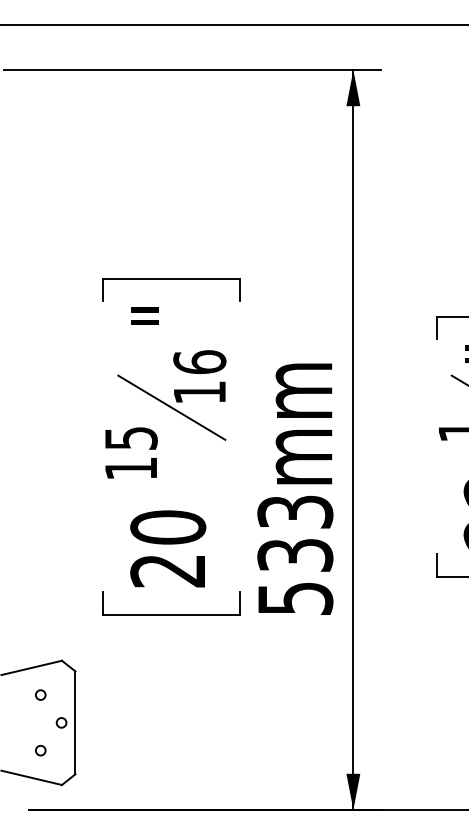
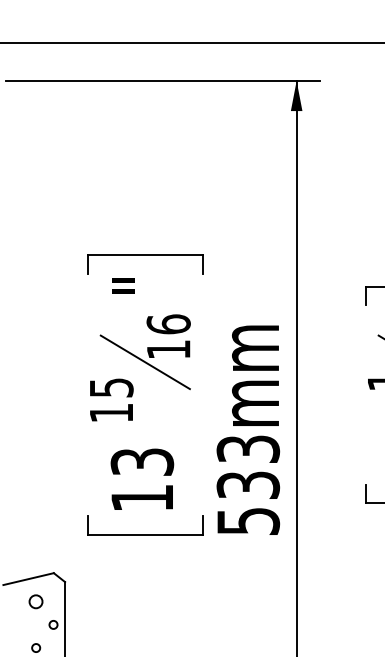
text: (168, 548) -> (142, 479), 20 -> 13
circle: (40, 694) -> (35, 601), size x1.6

